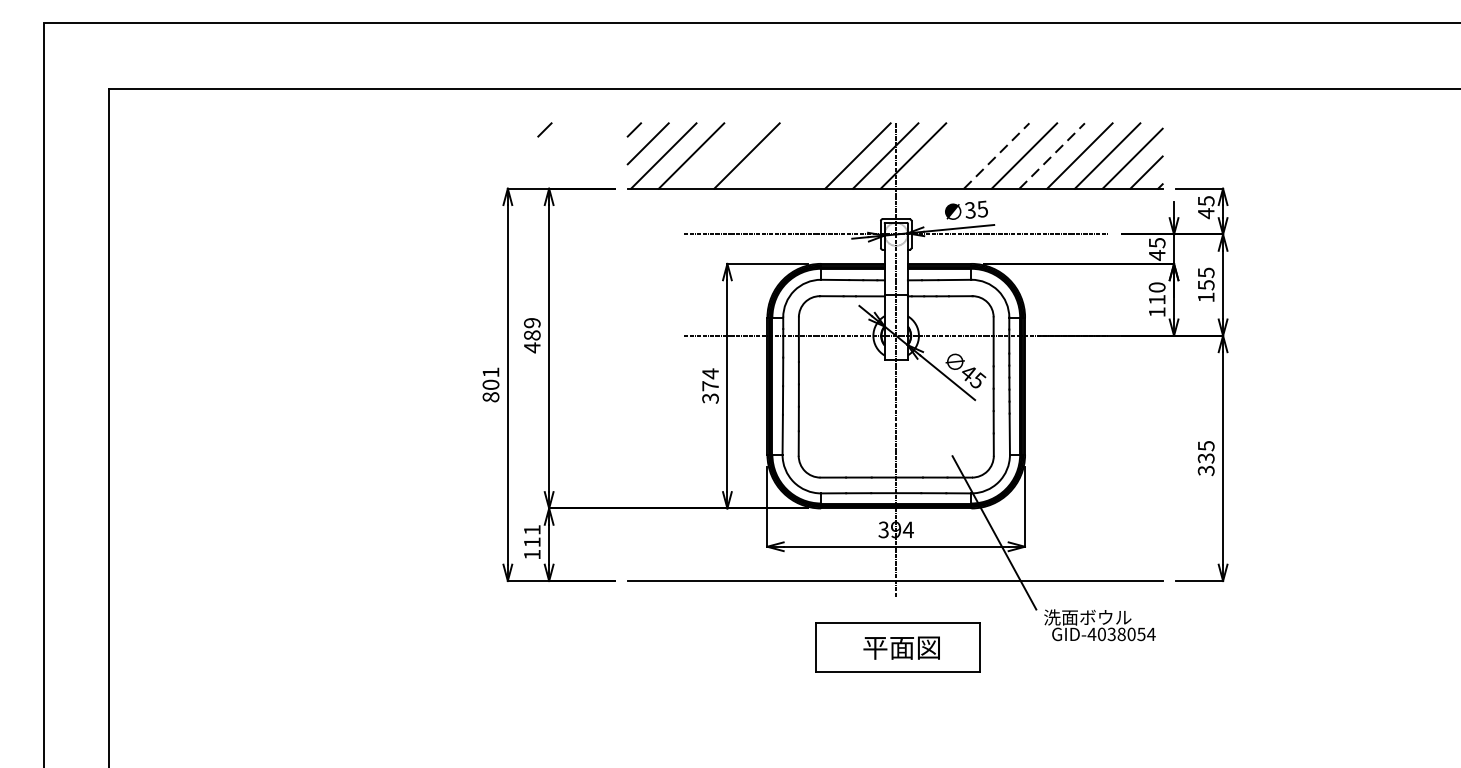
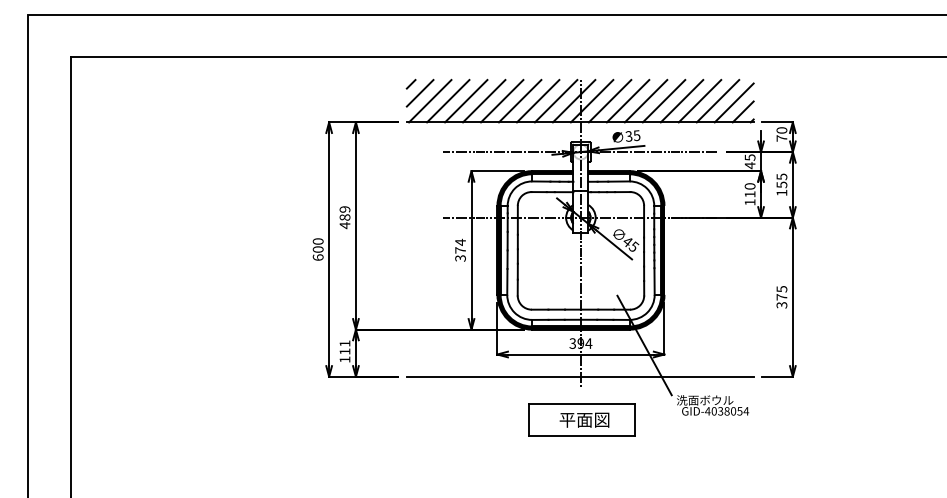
line: (543, 128) -> (352, 83), removed
line: (719, 156) -> (466, 101), added
line: (775, 156) -> (502, 101), added
line: (801, 156) -> (519, 101), added
line: (829, 156) -> (537, 101), added
line: (940, 156) -> (609, 101), added
line: (968, 156) -> (627, 101), added
line: (997, 156) -> (646, 101), dashed -> solid
line: (1052, 156) -> (682, 101), dashed -> solid
text: (1205, 207) -> (781, 134), 45 -> 70
text: (489, 384) -> (317, 249), 801 -> 600
text: (1205, 458) -> (781, 297), 335 -> 375

